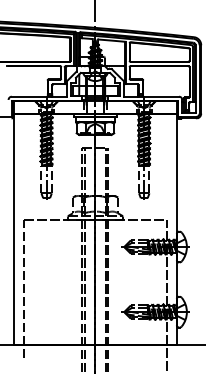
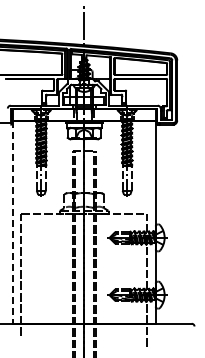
line: (13, 229) -> (12, 222), solid -> dashed

